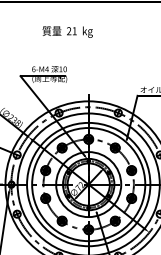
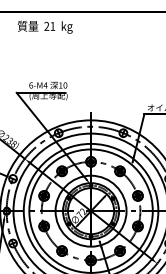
text: (67, 31) -> (45, 26), moved

